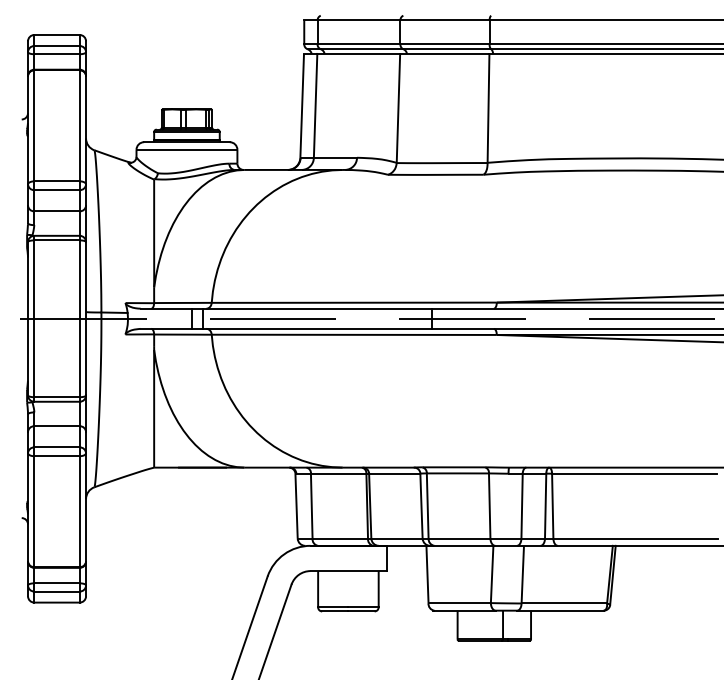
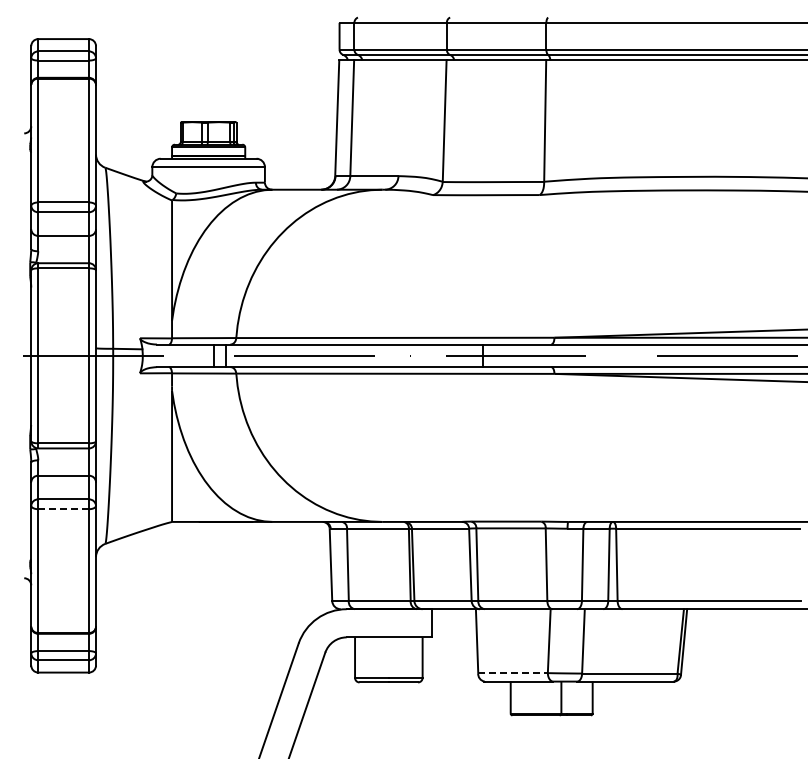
line: (56, 456) -> (63, 509), solid -> dashed
line: (460, 603) -> (513, 673), solid -> dashed

